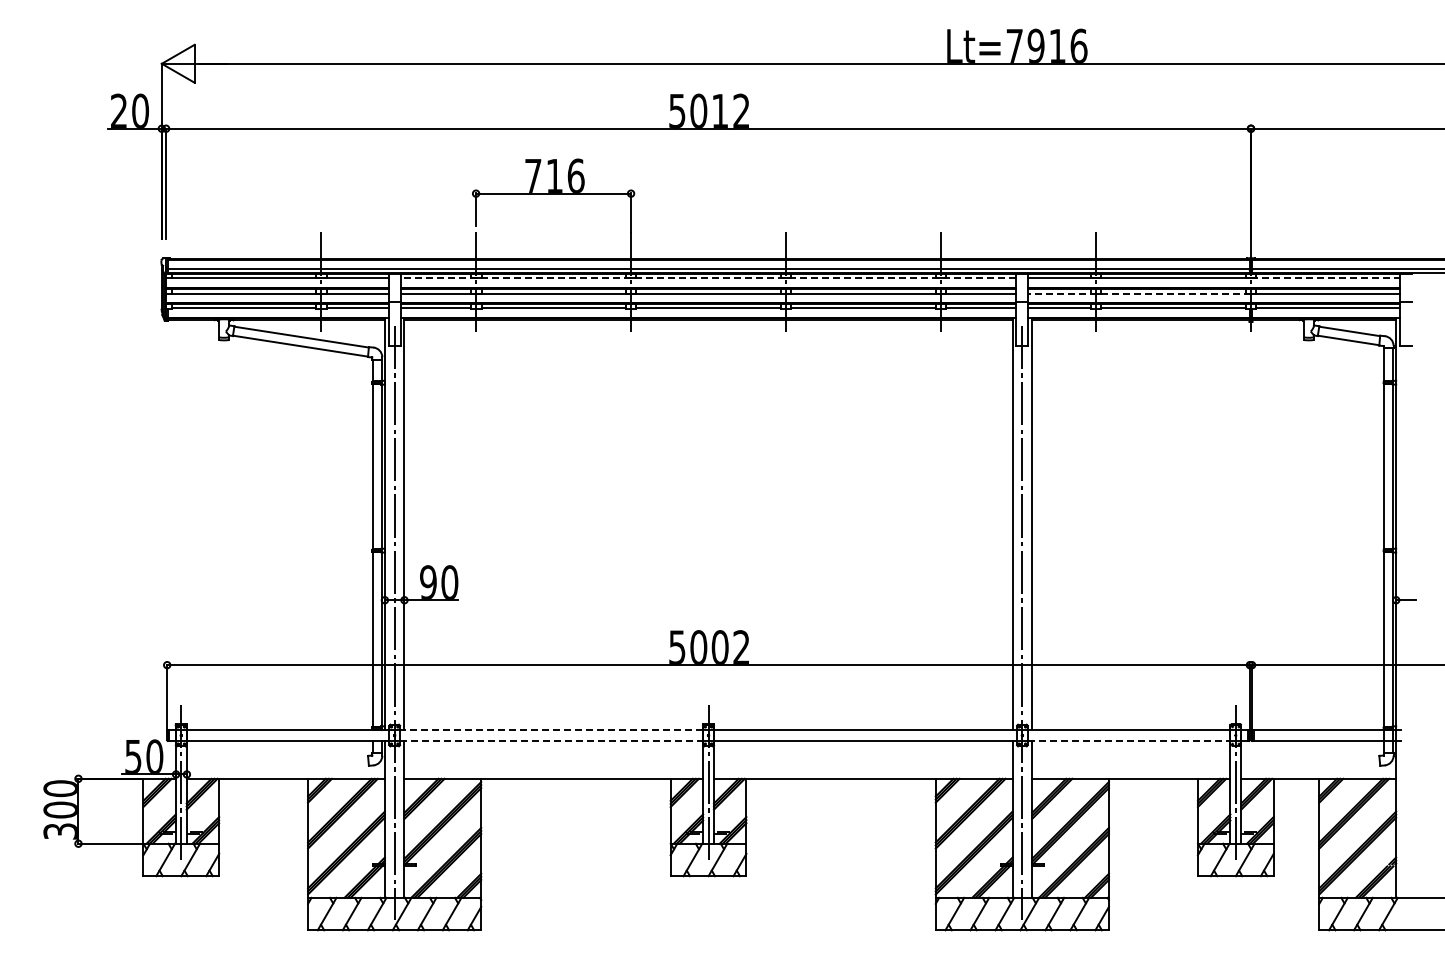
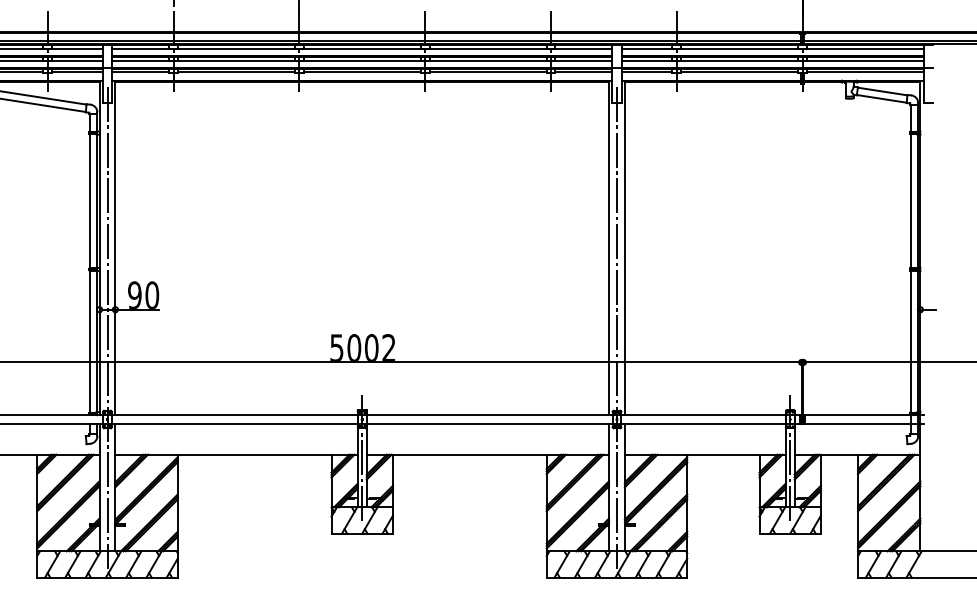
line: (708, 278) -> (362, 48), dashed -> solid
line: (1325, 278) -> (863, 48), dashed -> solid
line: (1139, 293) -> (712, 60), dashed -> solid
line: (551, 730) -> (234, 415), dashed -> solid
line: (551, 740) -> (234, 423), dashed -> solid
line: (1129, 740) -> (703, 423), dashed -> solid

